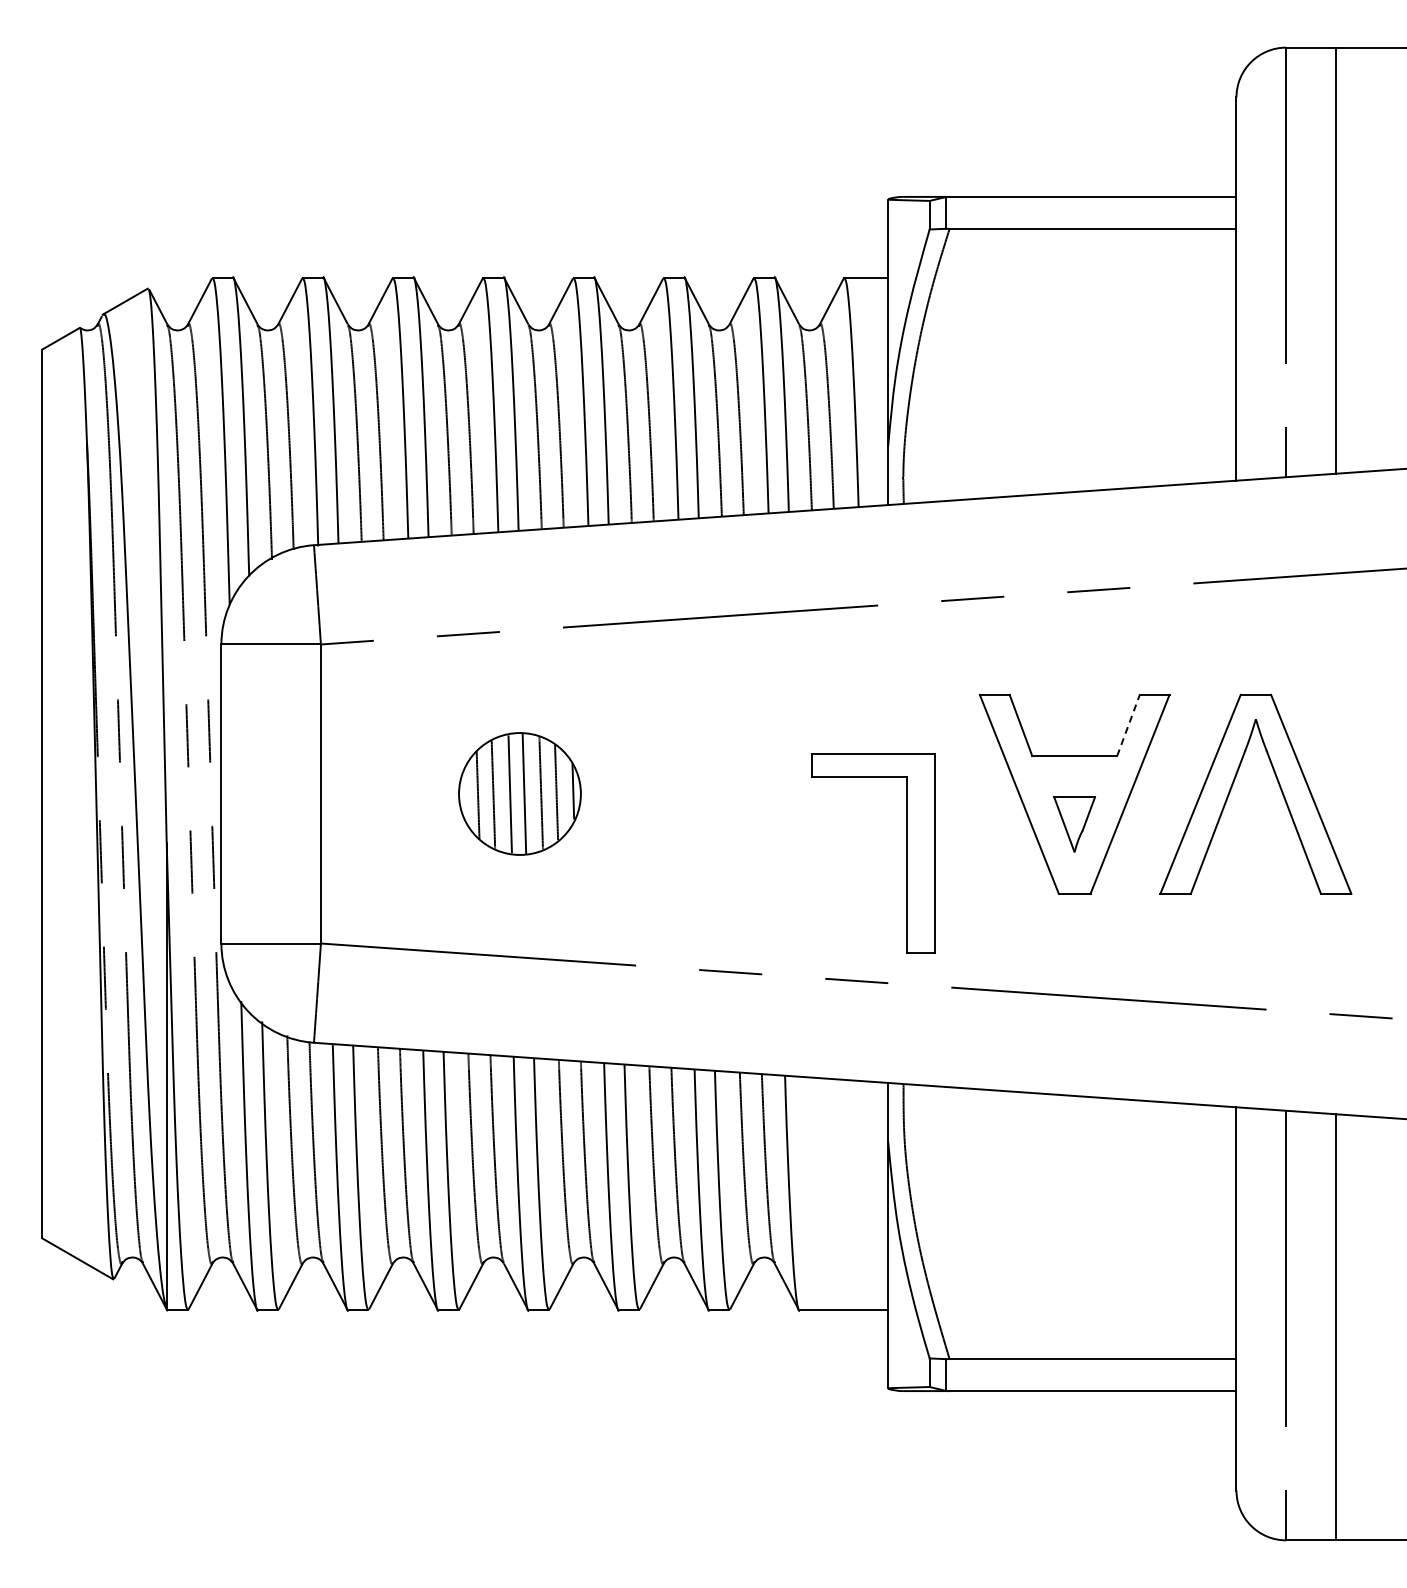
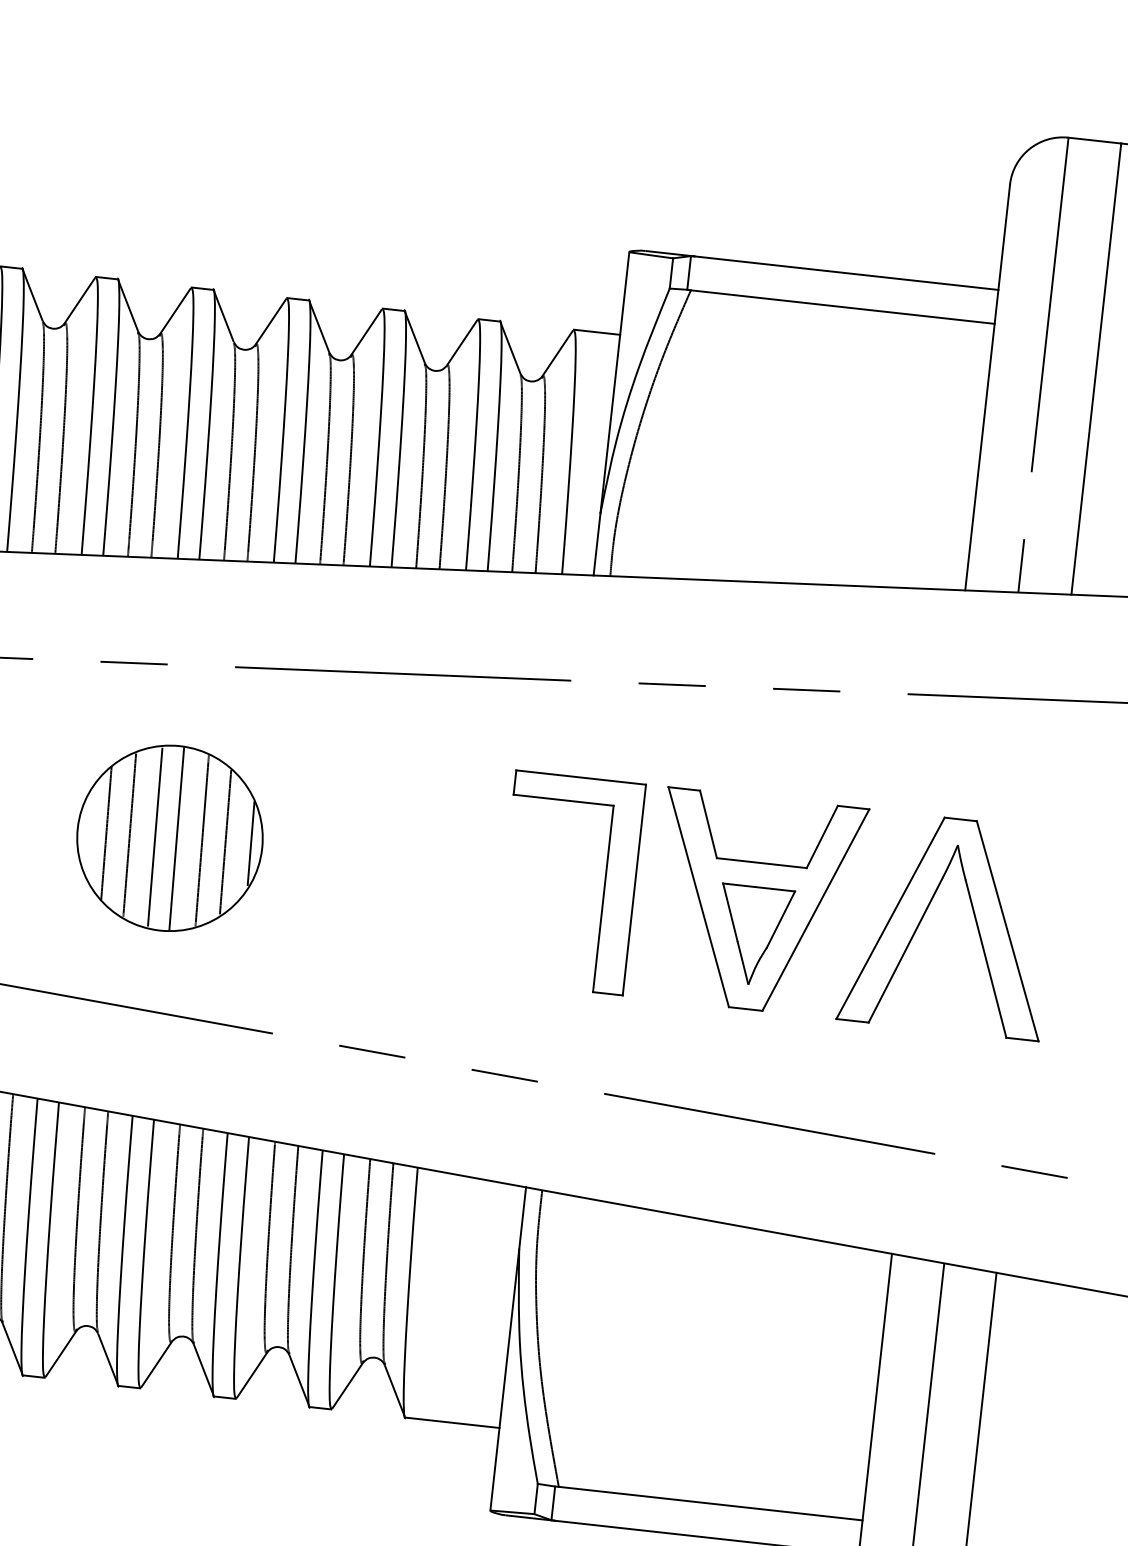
line: (1128, 725) -> (822, 836), dashed -> solid
part: (519, 793) -> (169, 837), size x1.43
part: (1074, 824) -> (753, 935), size x1.67
part: (906, 853) -> (604, 886), moved

